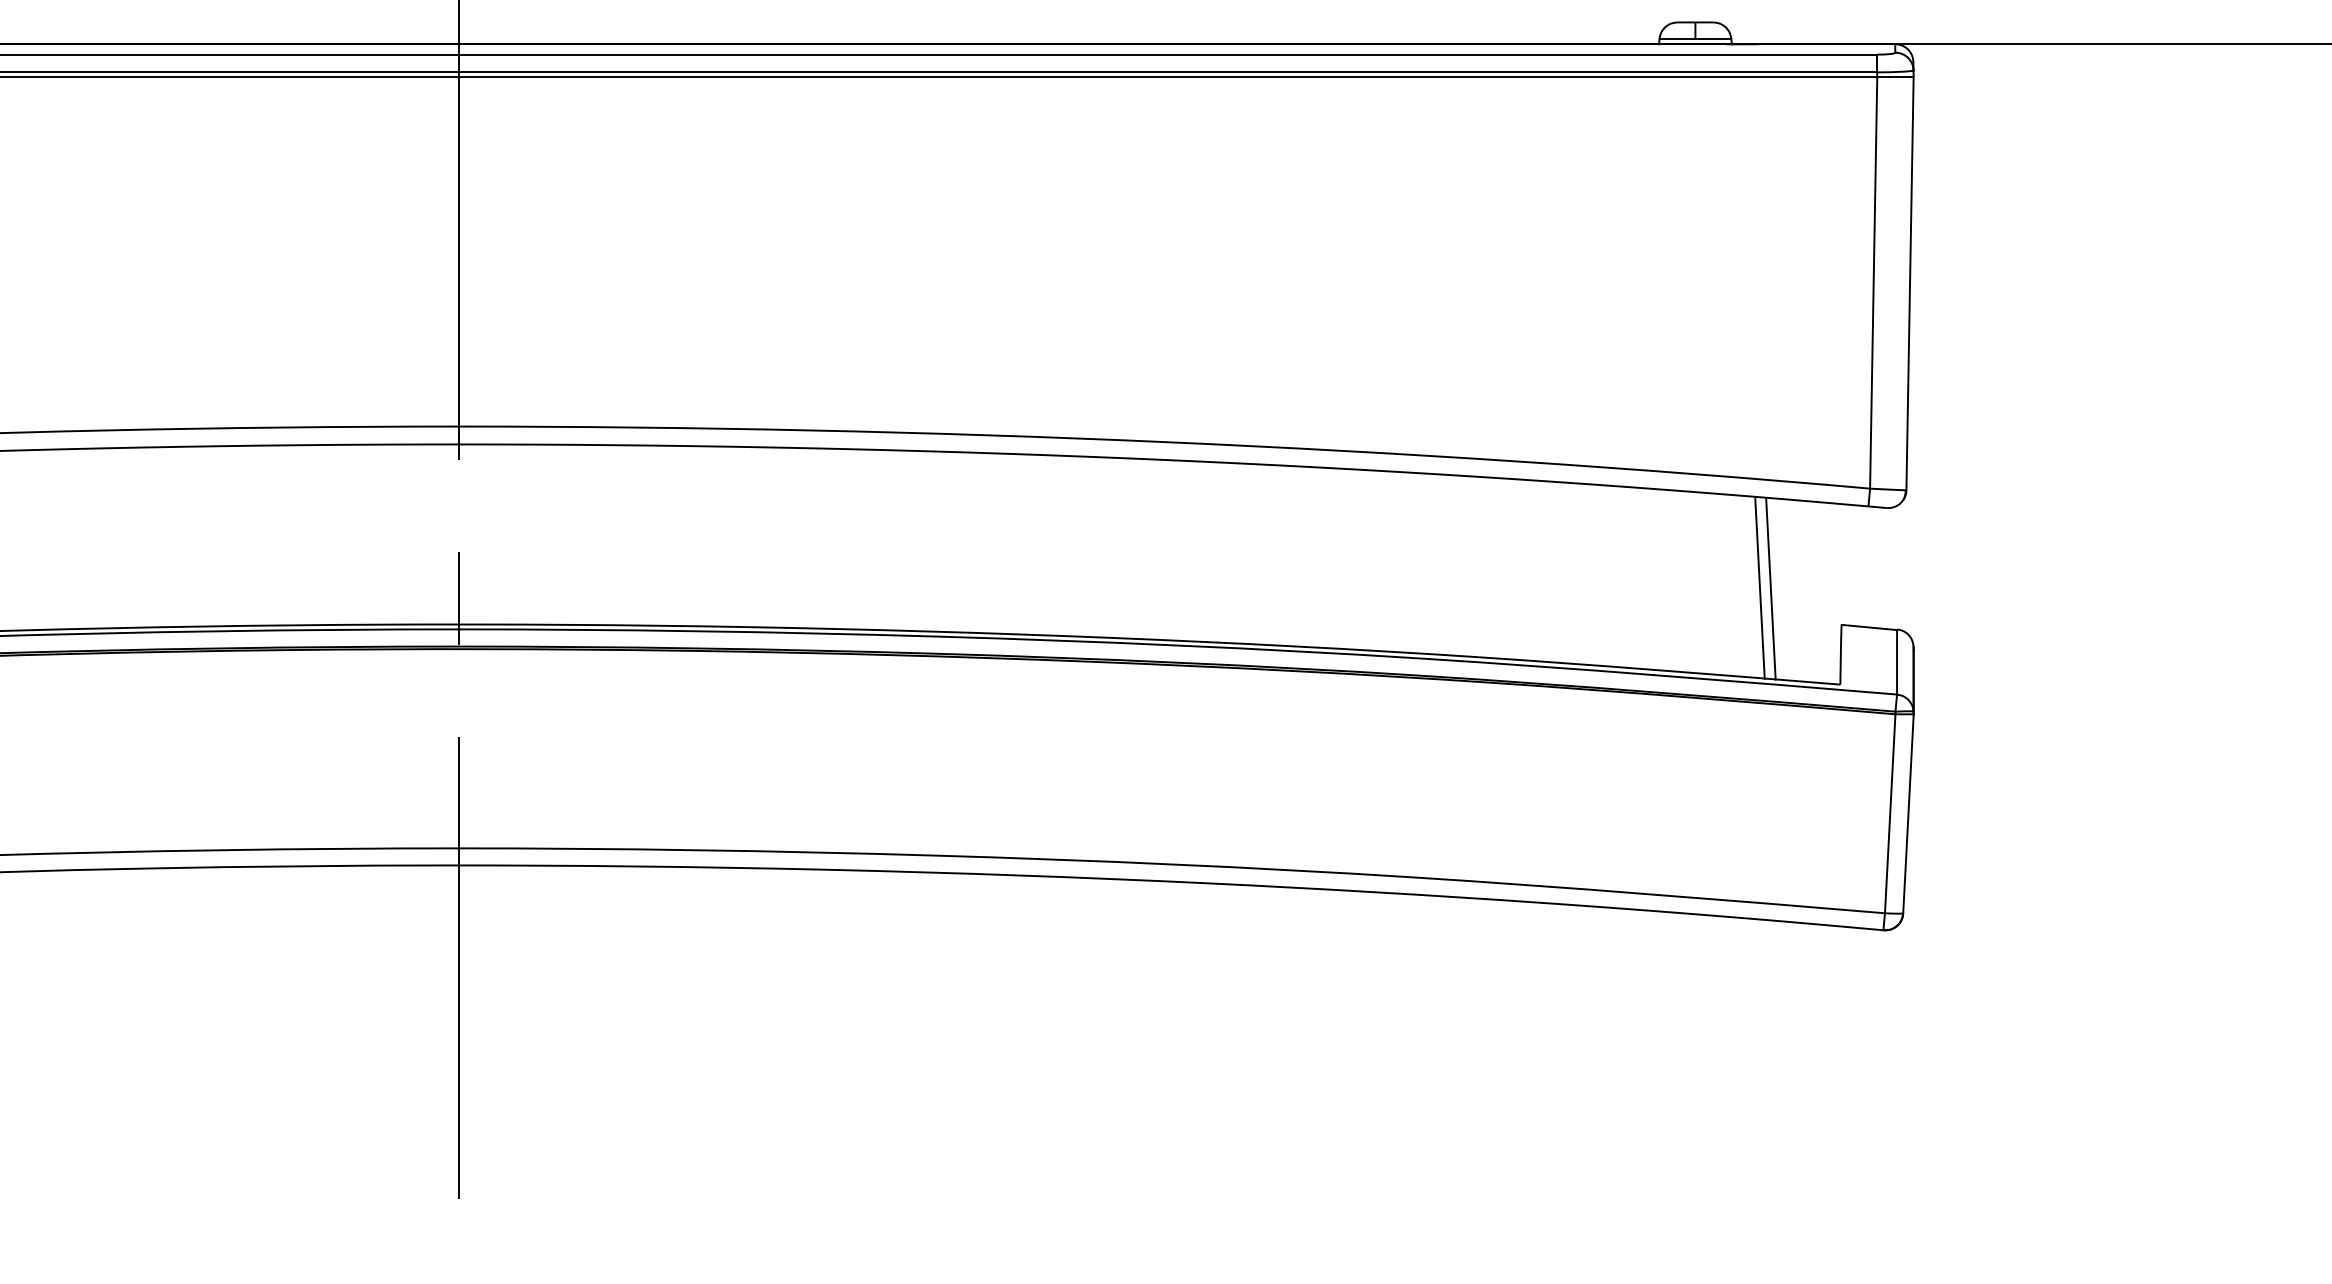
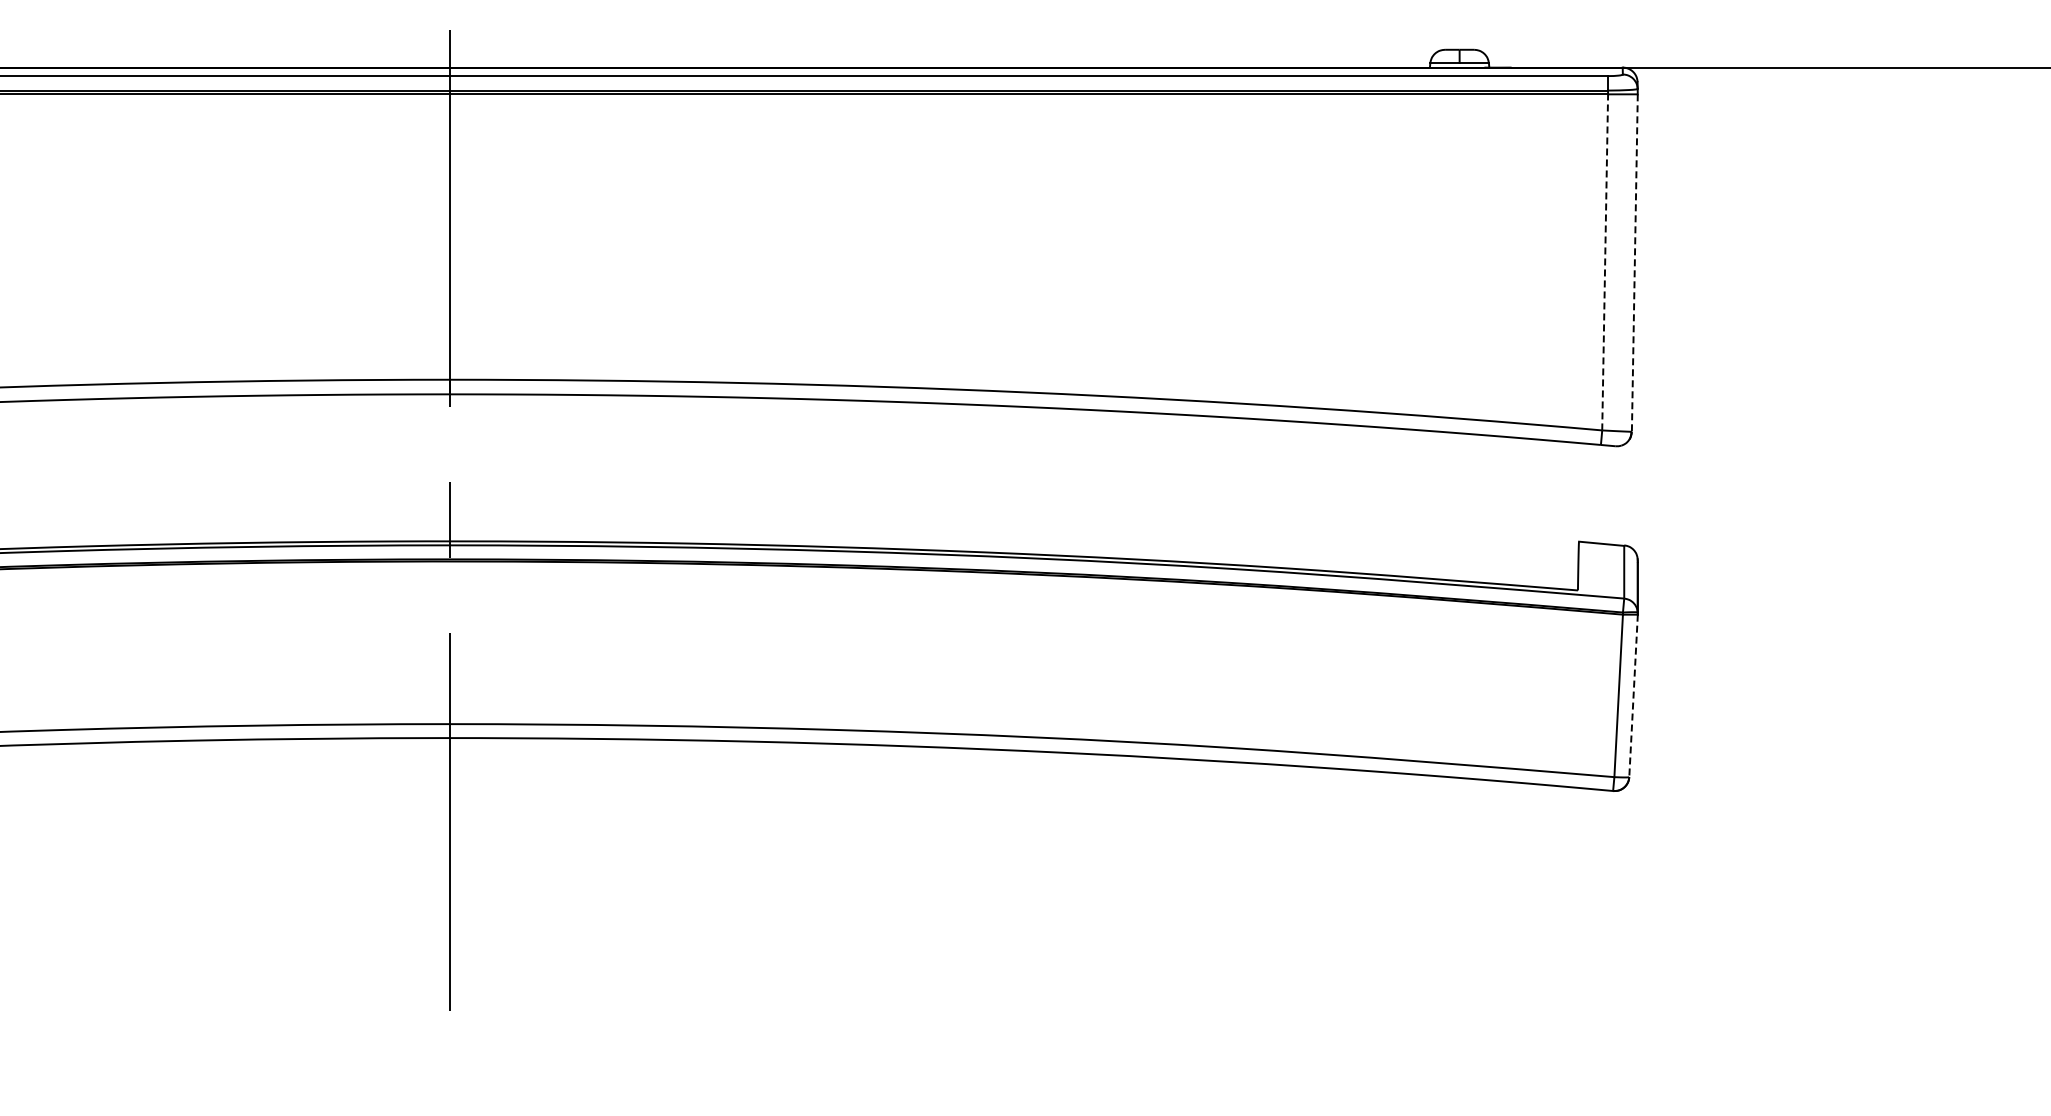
line: (1874, 281) -> (1605, 261), solid -> dashed
line: (1909, 284) -> (1634, 263), solid -> dashed
line: (1760, 587) -> (1512, 511), removed
line: (1771, 589) -> (1521, 512), removed
line: (1908, 814) -> (1633, 696), solid -> dashed

